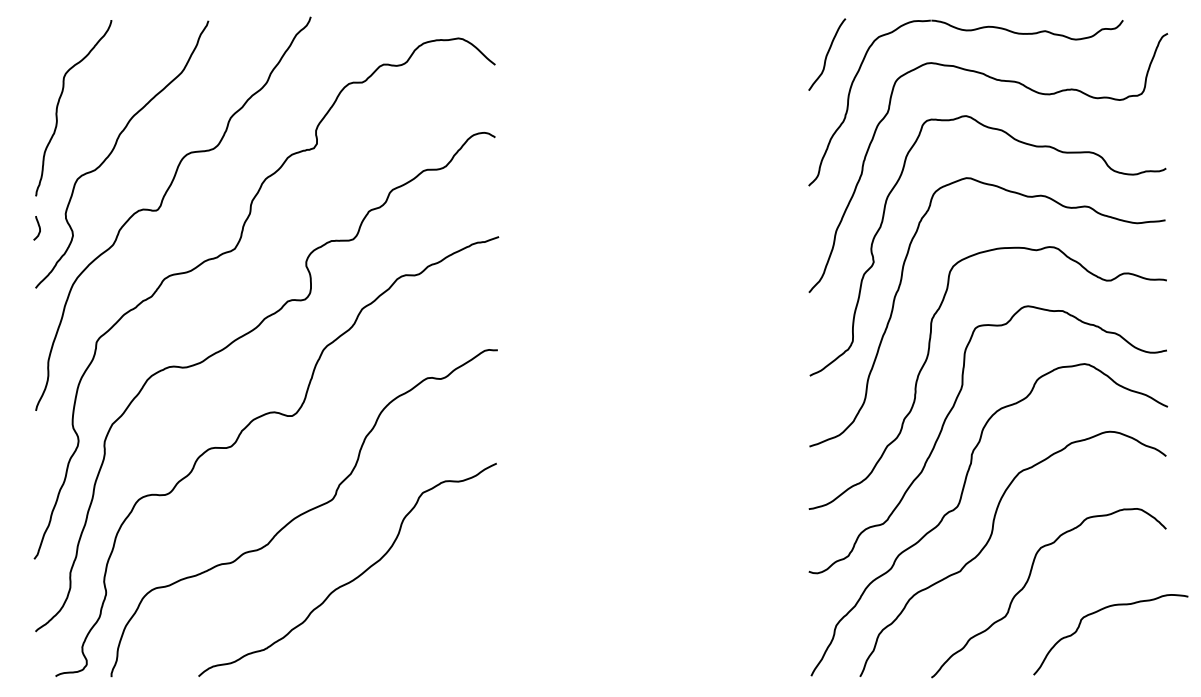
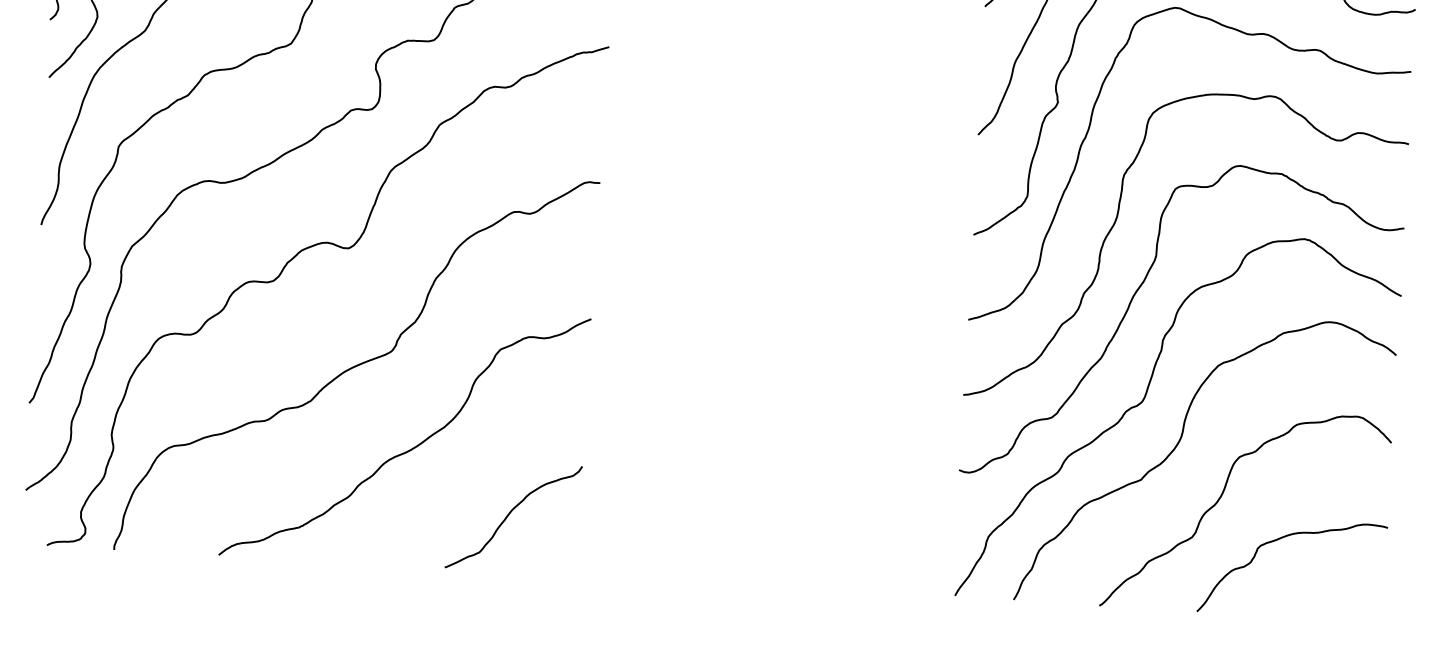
curve: (1099, 611) -> (1280, 539), moved
curve: (438, 629) -> (510, 514), added

